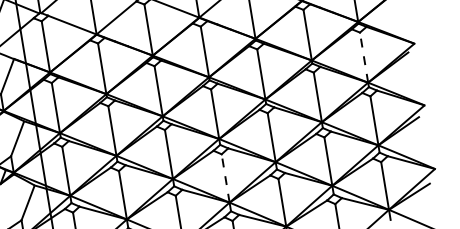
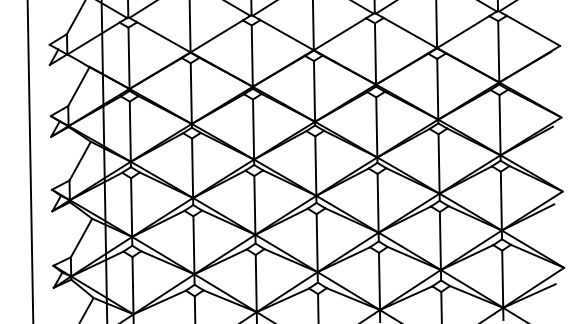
line: (364, 56) -> (500, 124), dashed -> solid
line: (225, 177) -> (317, 242), dashed -> solid

